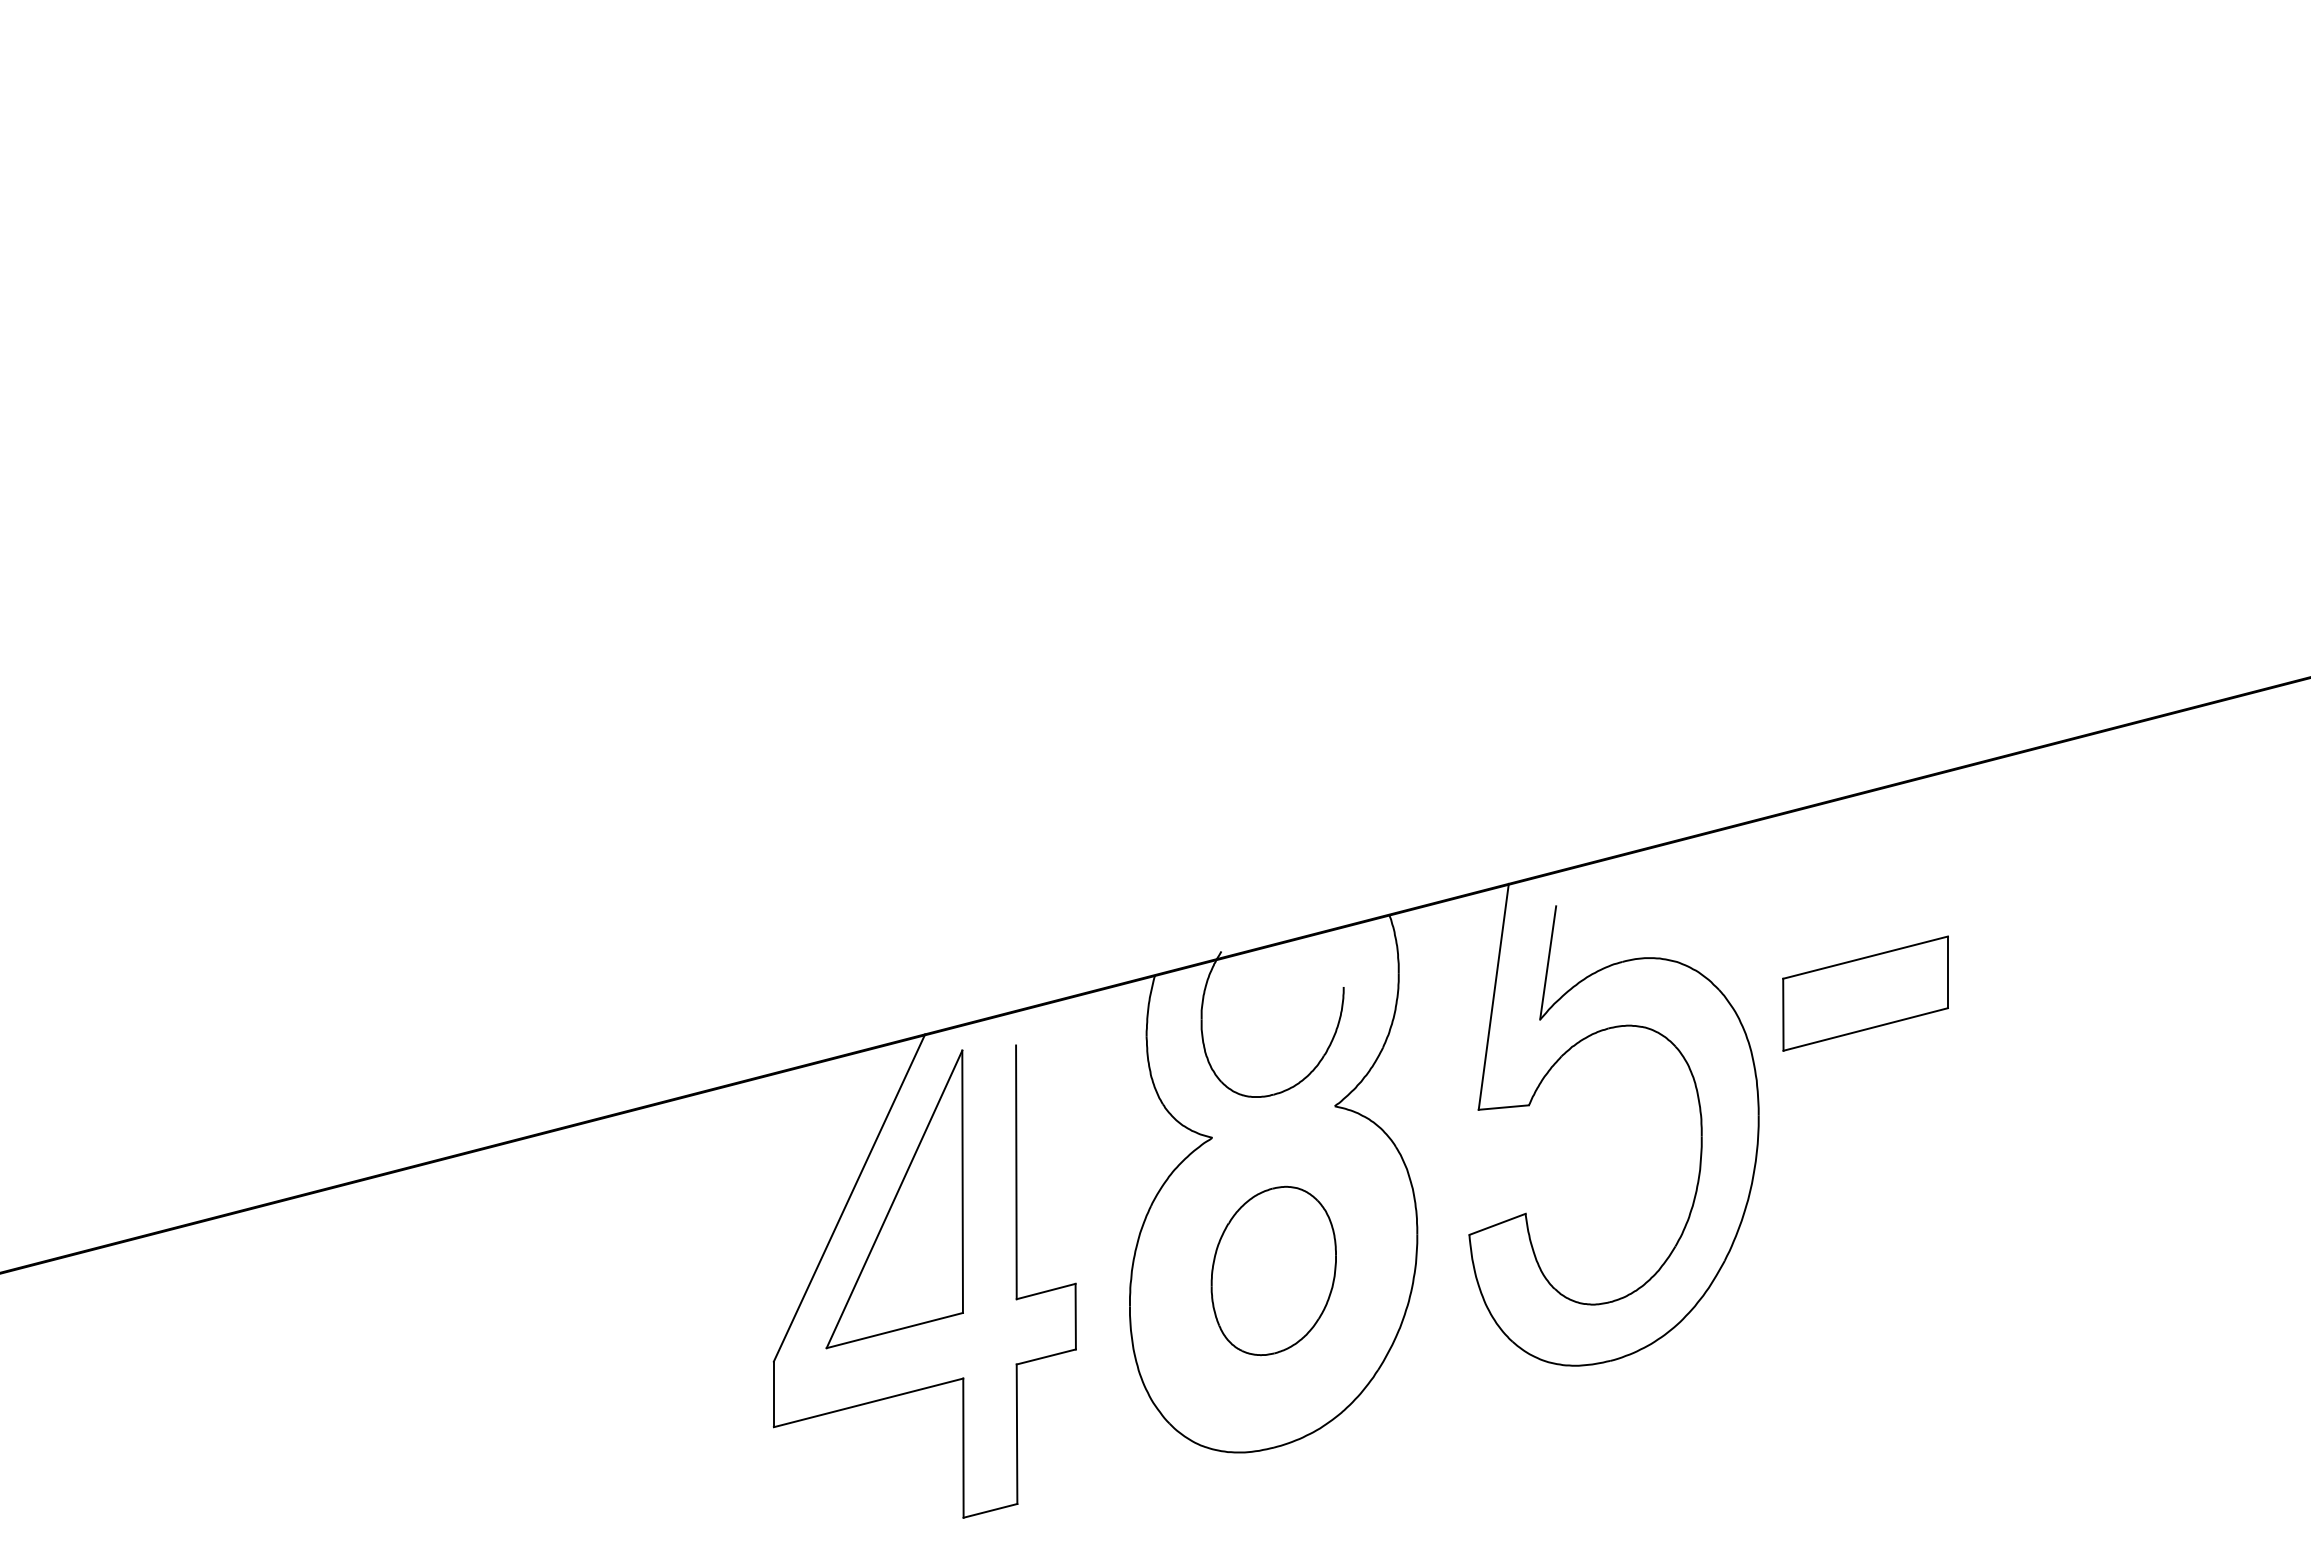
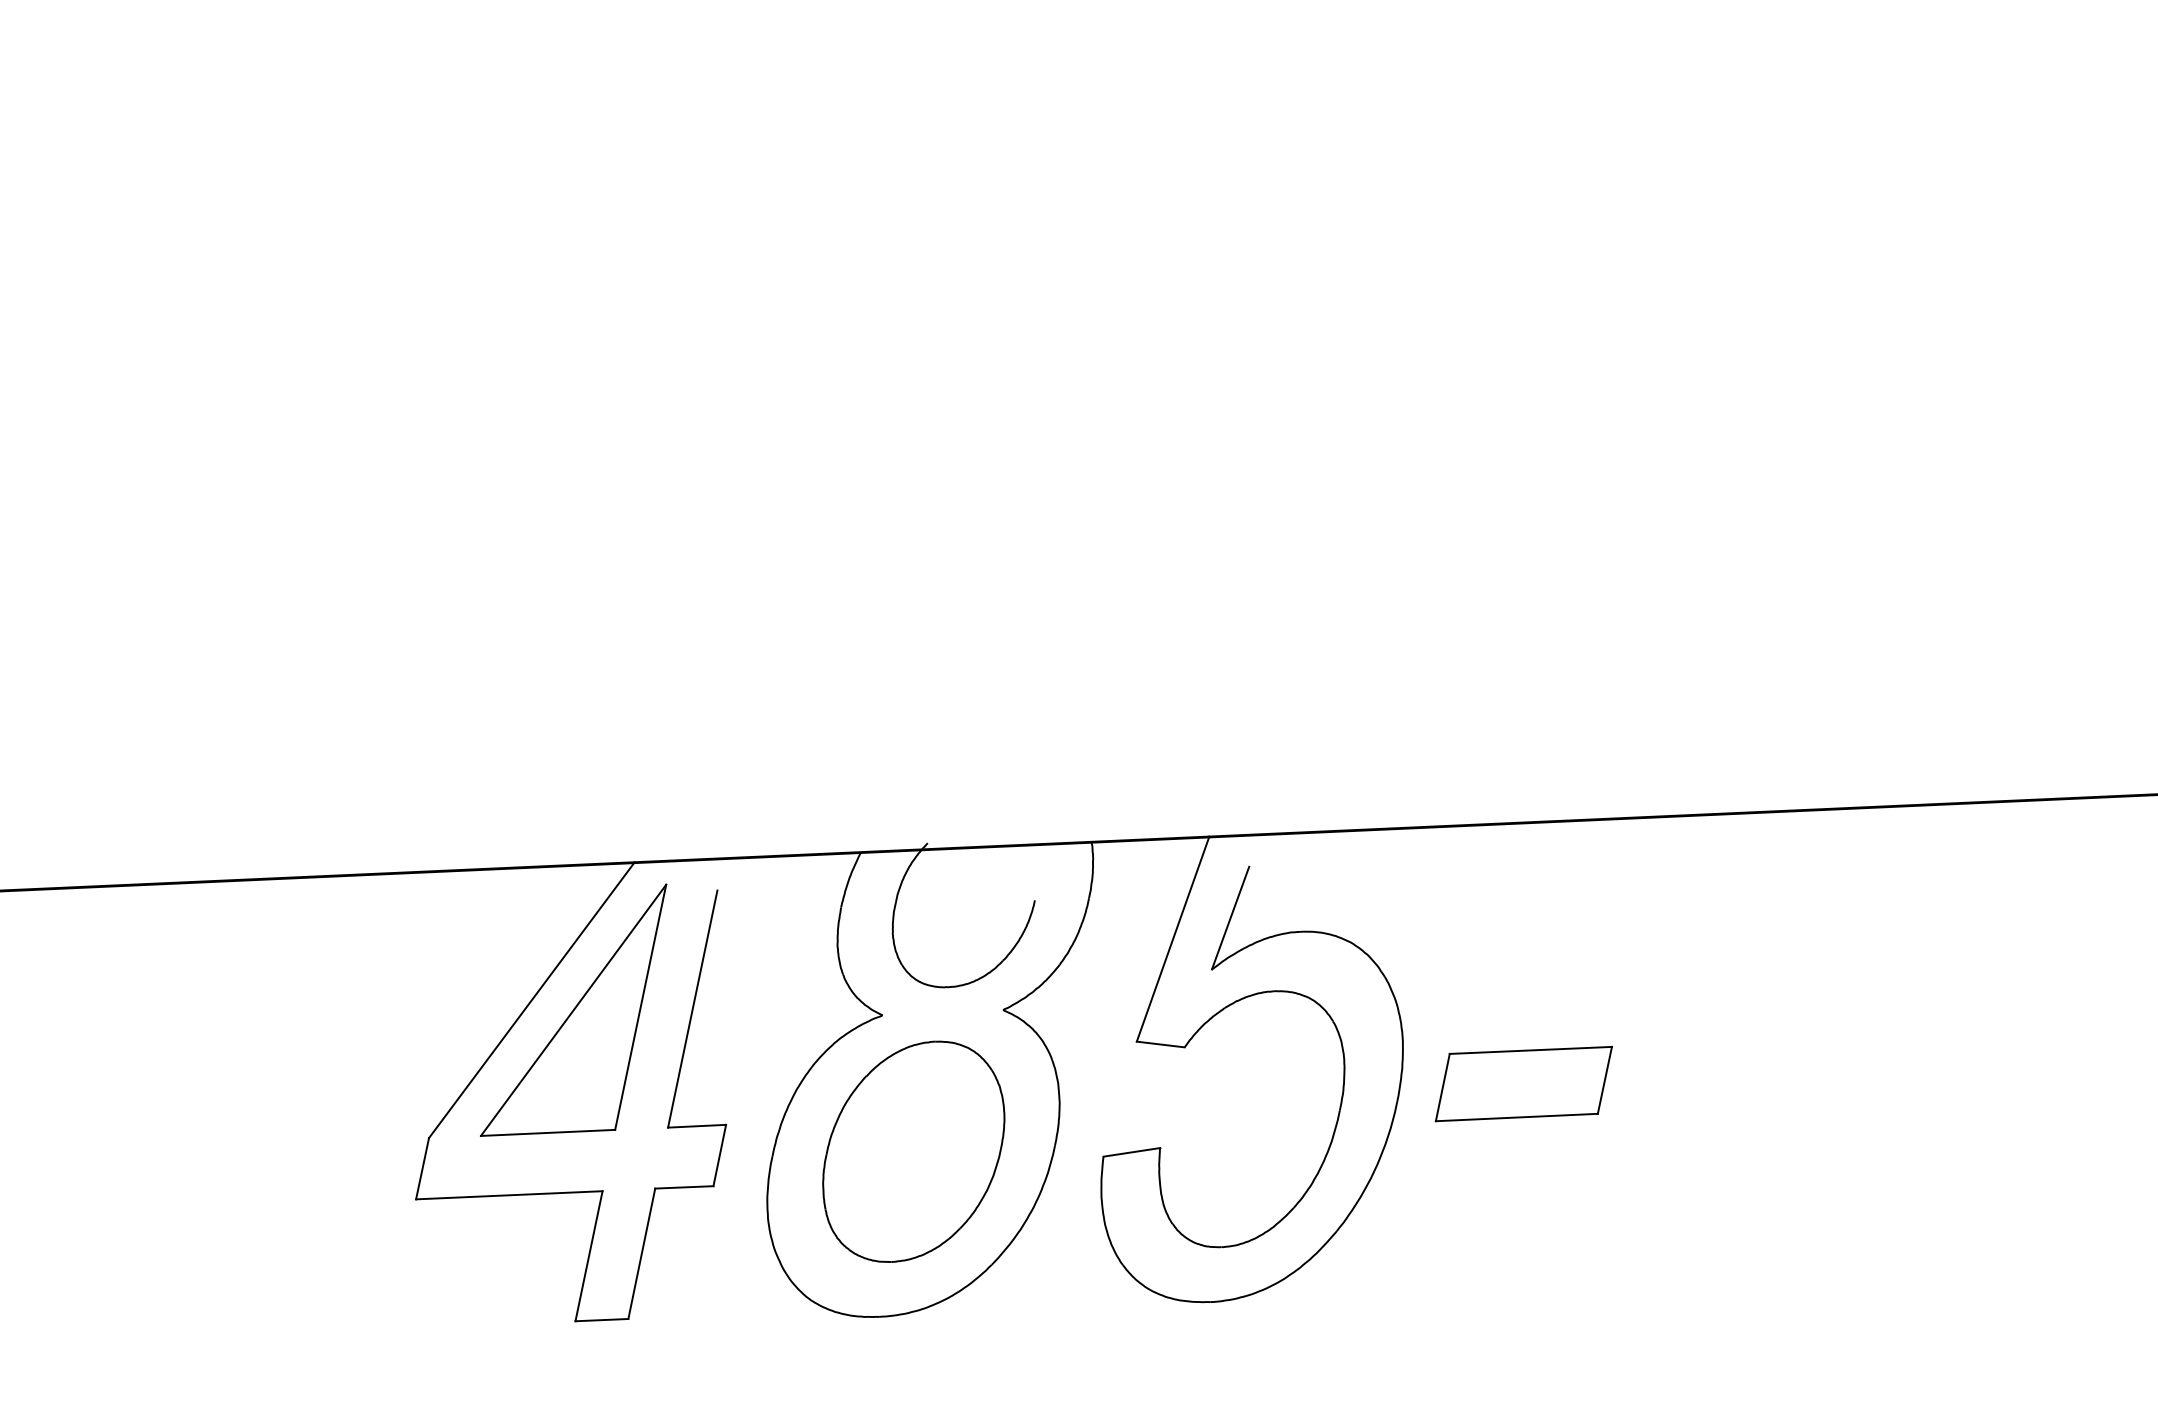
part: (1865, 993) -> (1523, 1083), moved
part: (1273, 1270) -> (913, 1151), size x1.43

